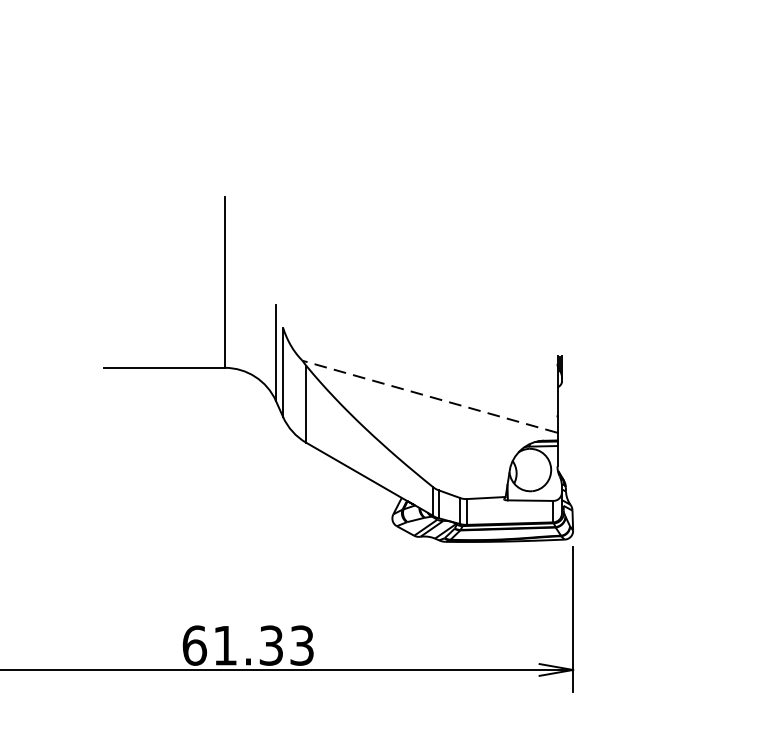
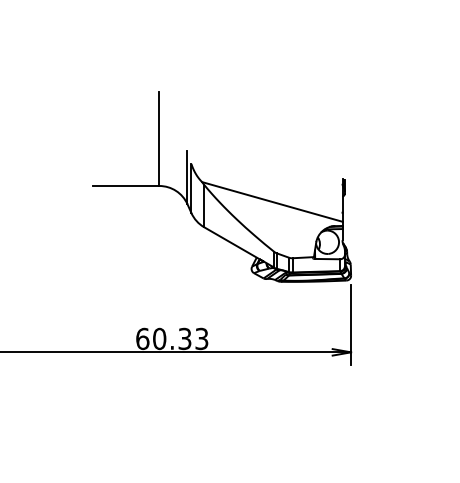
line: (430, 396) -> (272, 201), dashed -> solid
text: (225, 644) -> (159, 338), 61.33 -> 60.33

